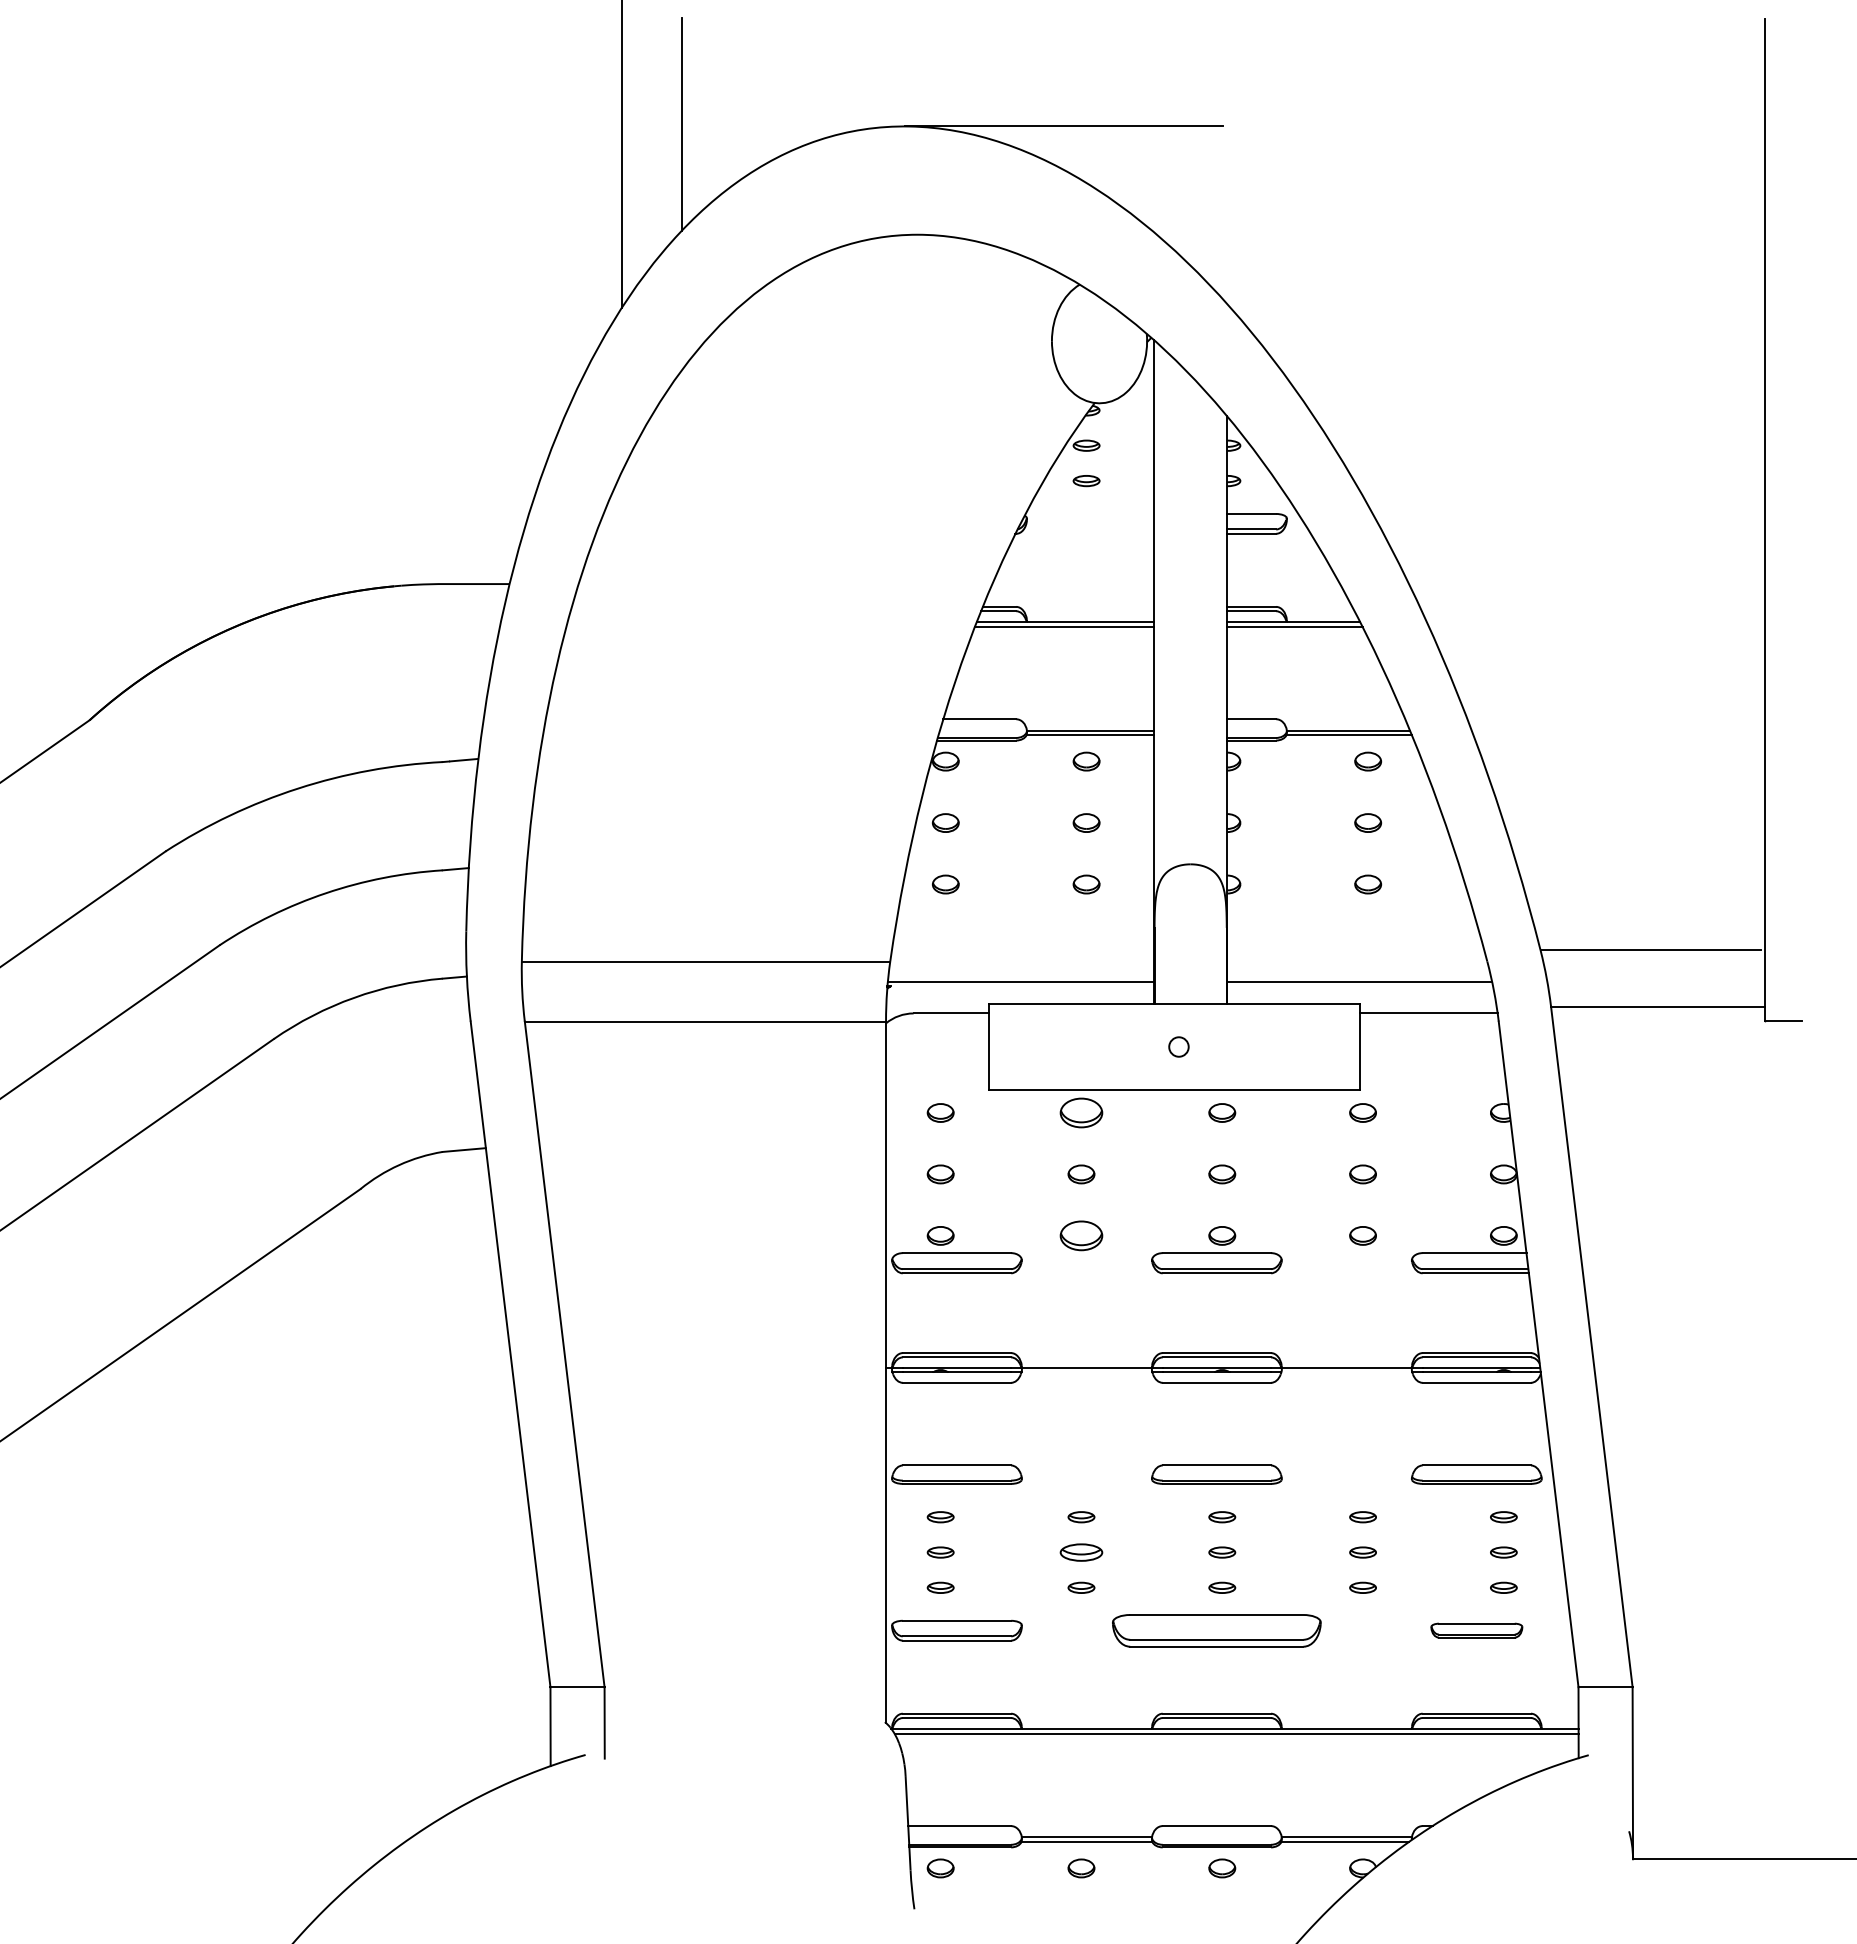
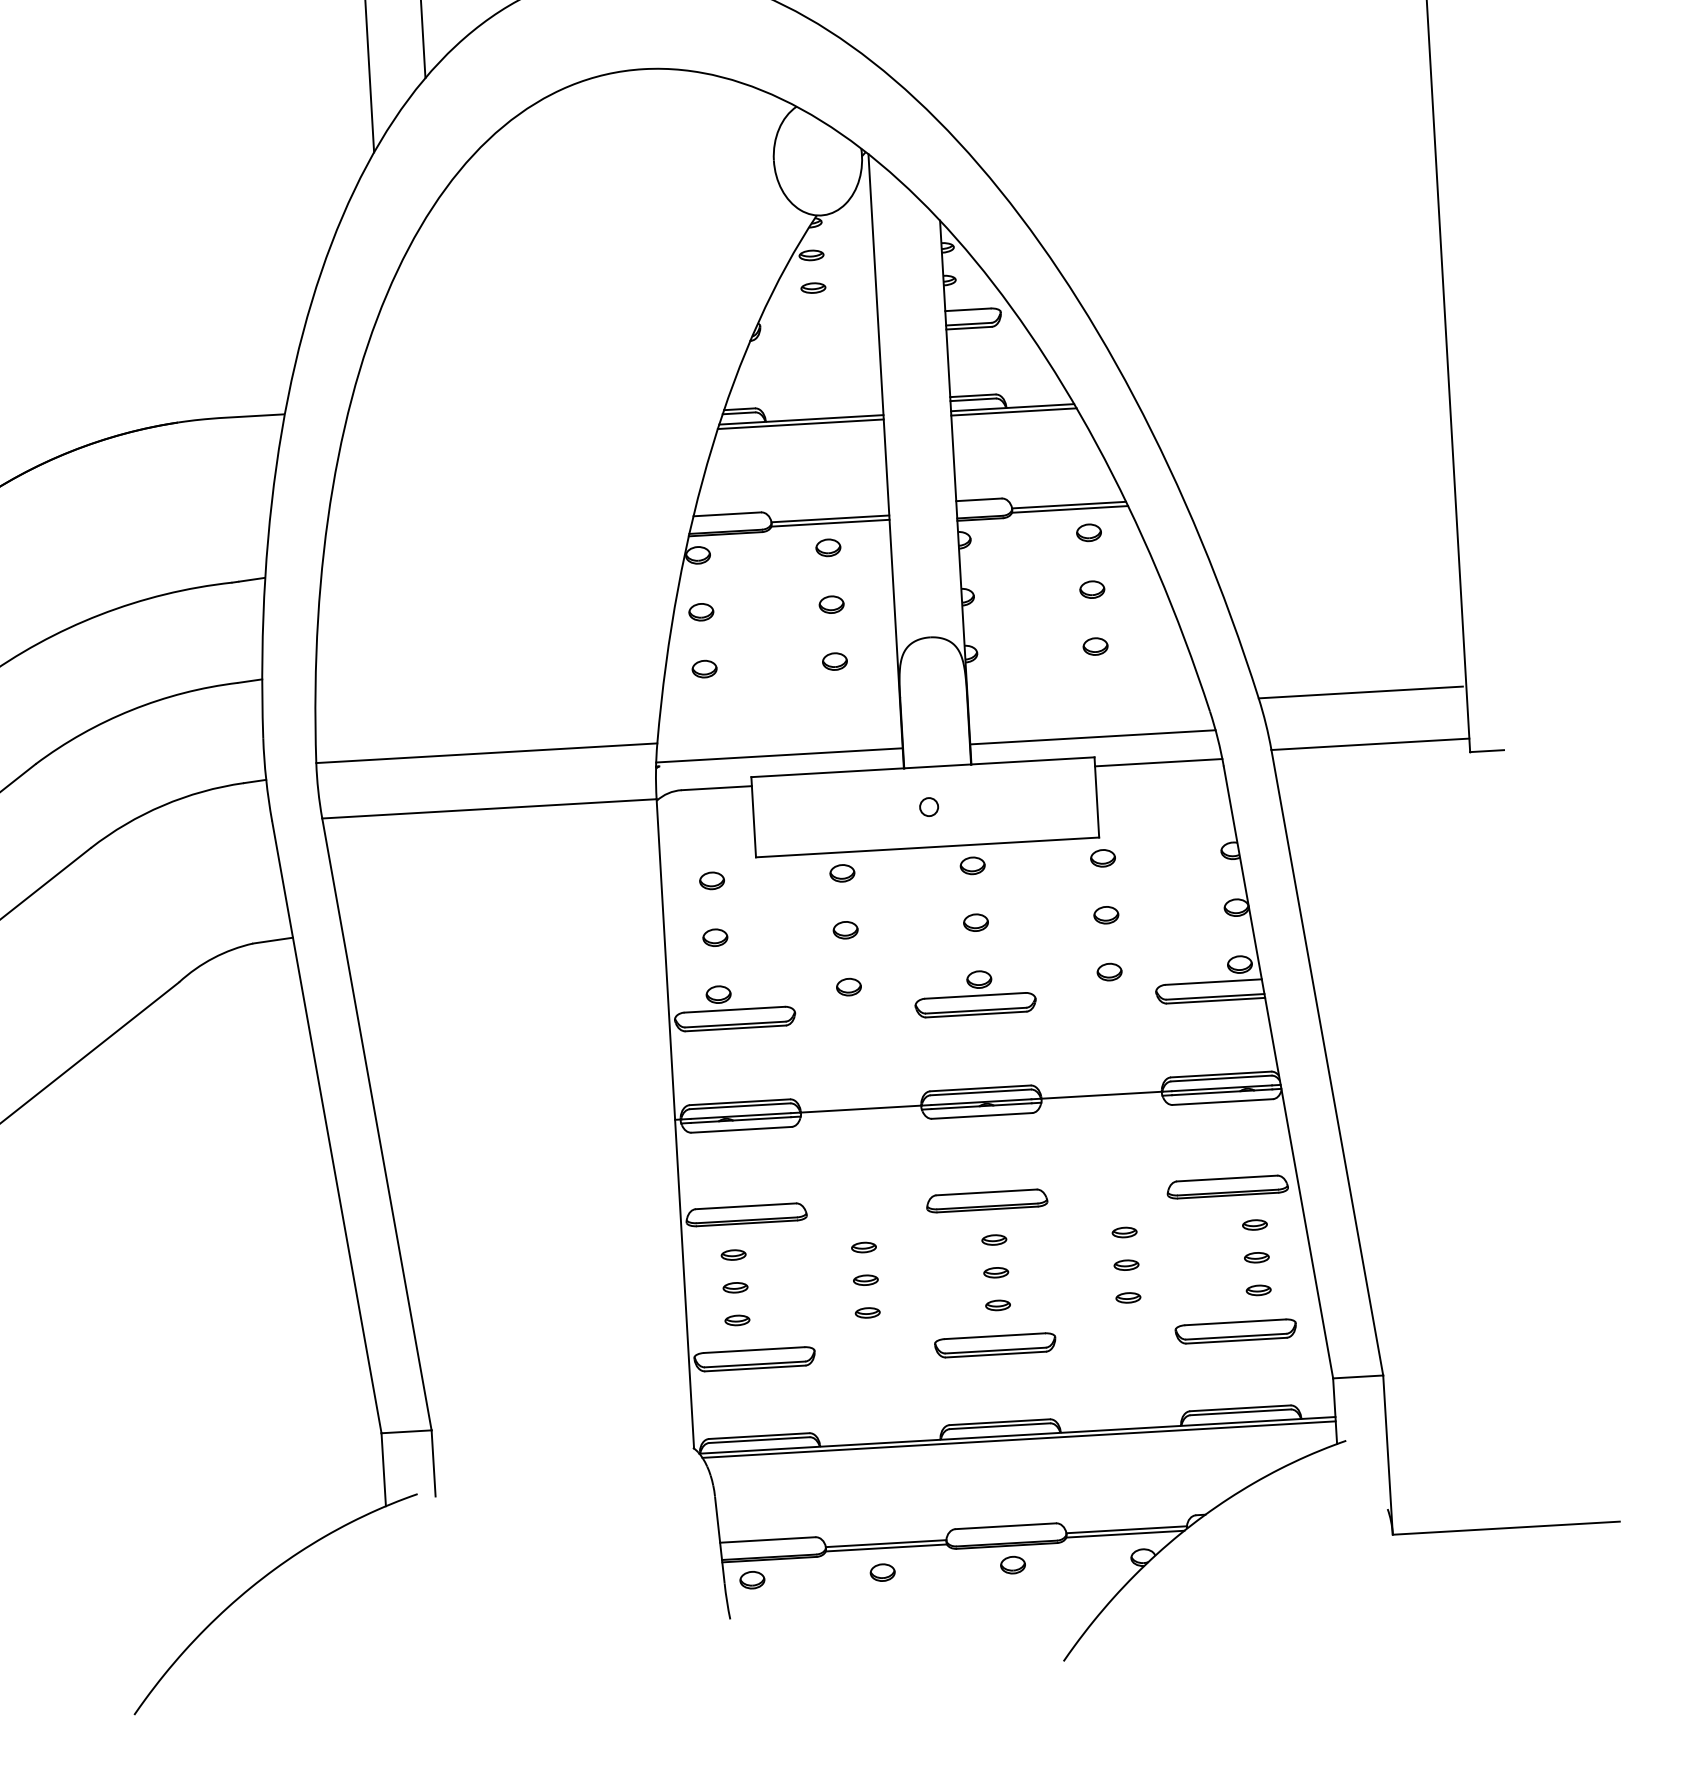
part: (1081, 1112) -> (842, 872), size x0.62
part: (1081, 1235) -> (848, 986), size x0.62
part: (1081, 1552) -> (865, 1280), size x0.62
part: (1216, 1630) -> (995, 1345), size x0.62
part: (1476, 1630) -> (1235, 1331), size x1.43

